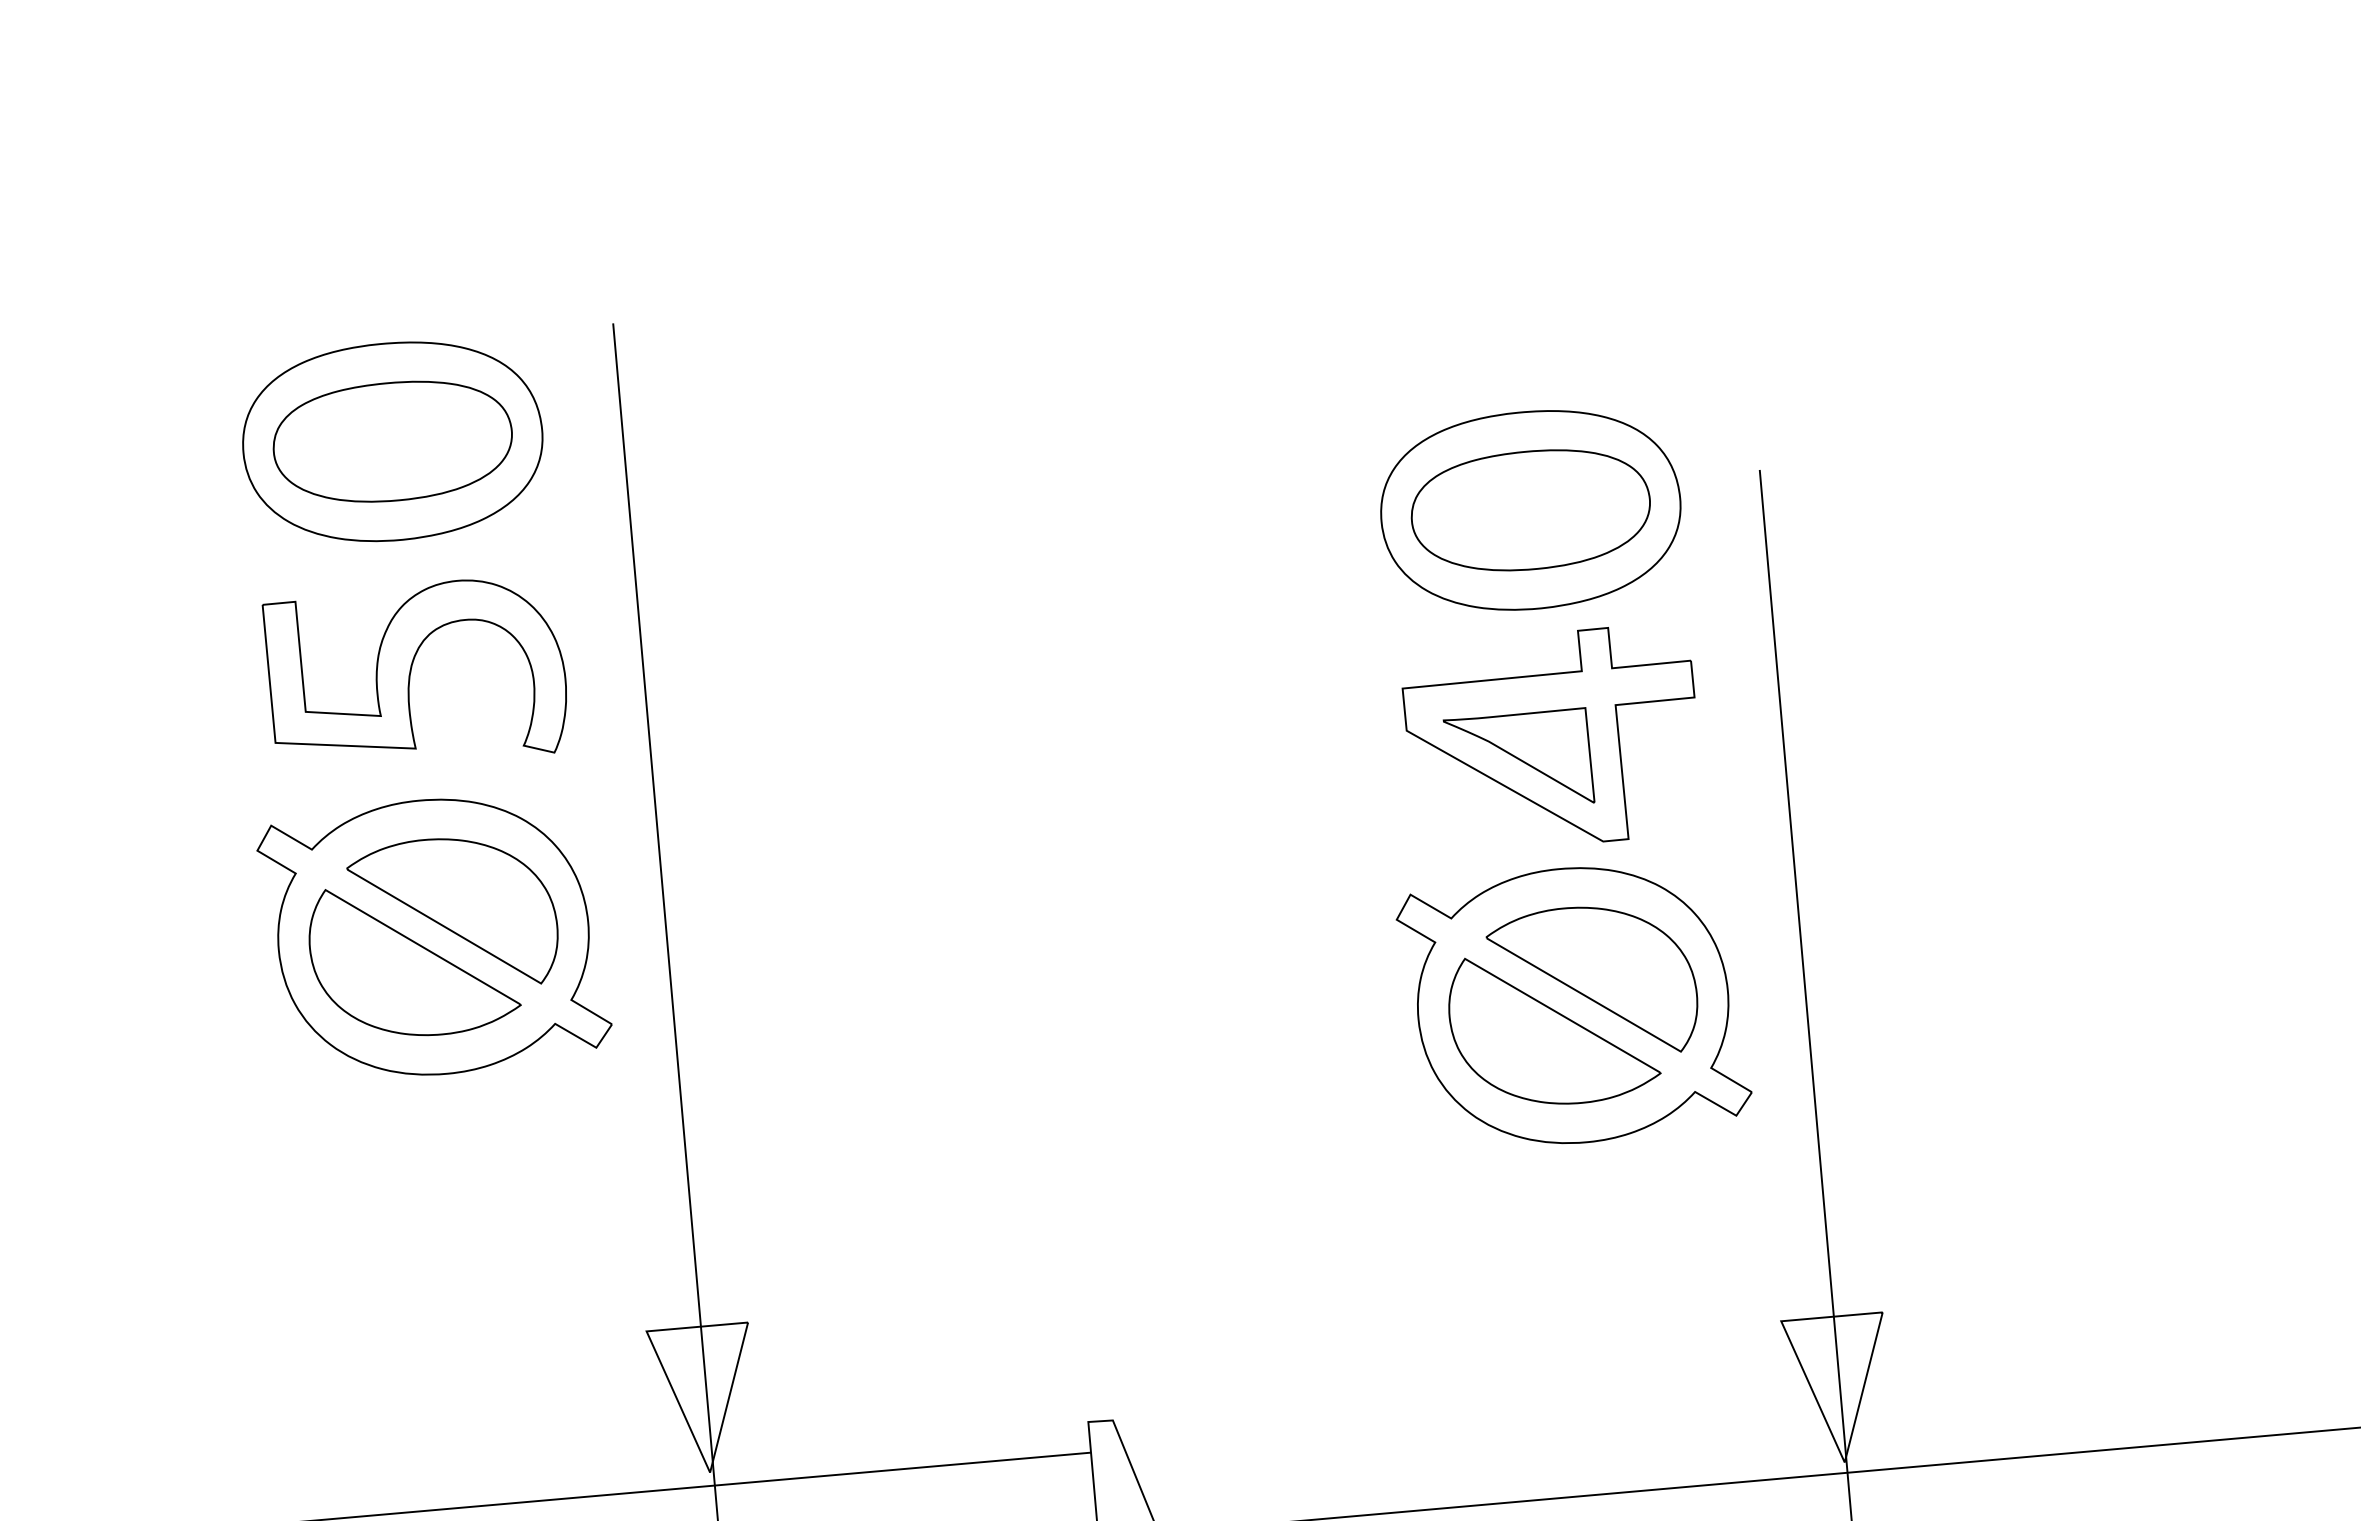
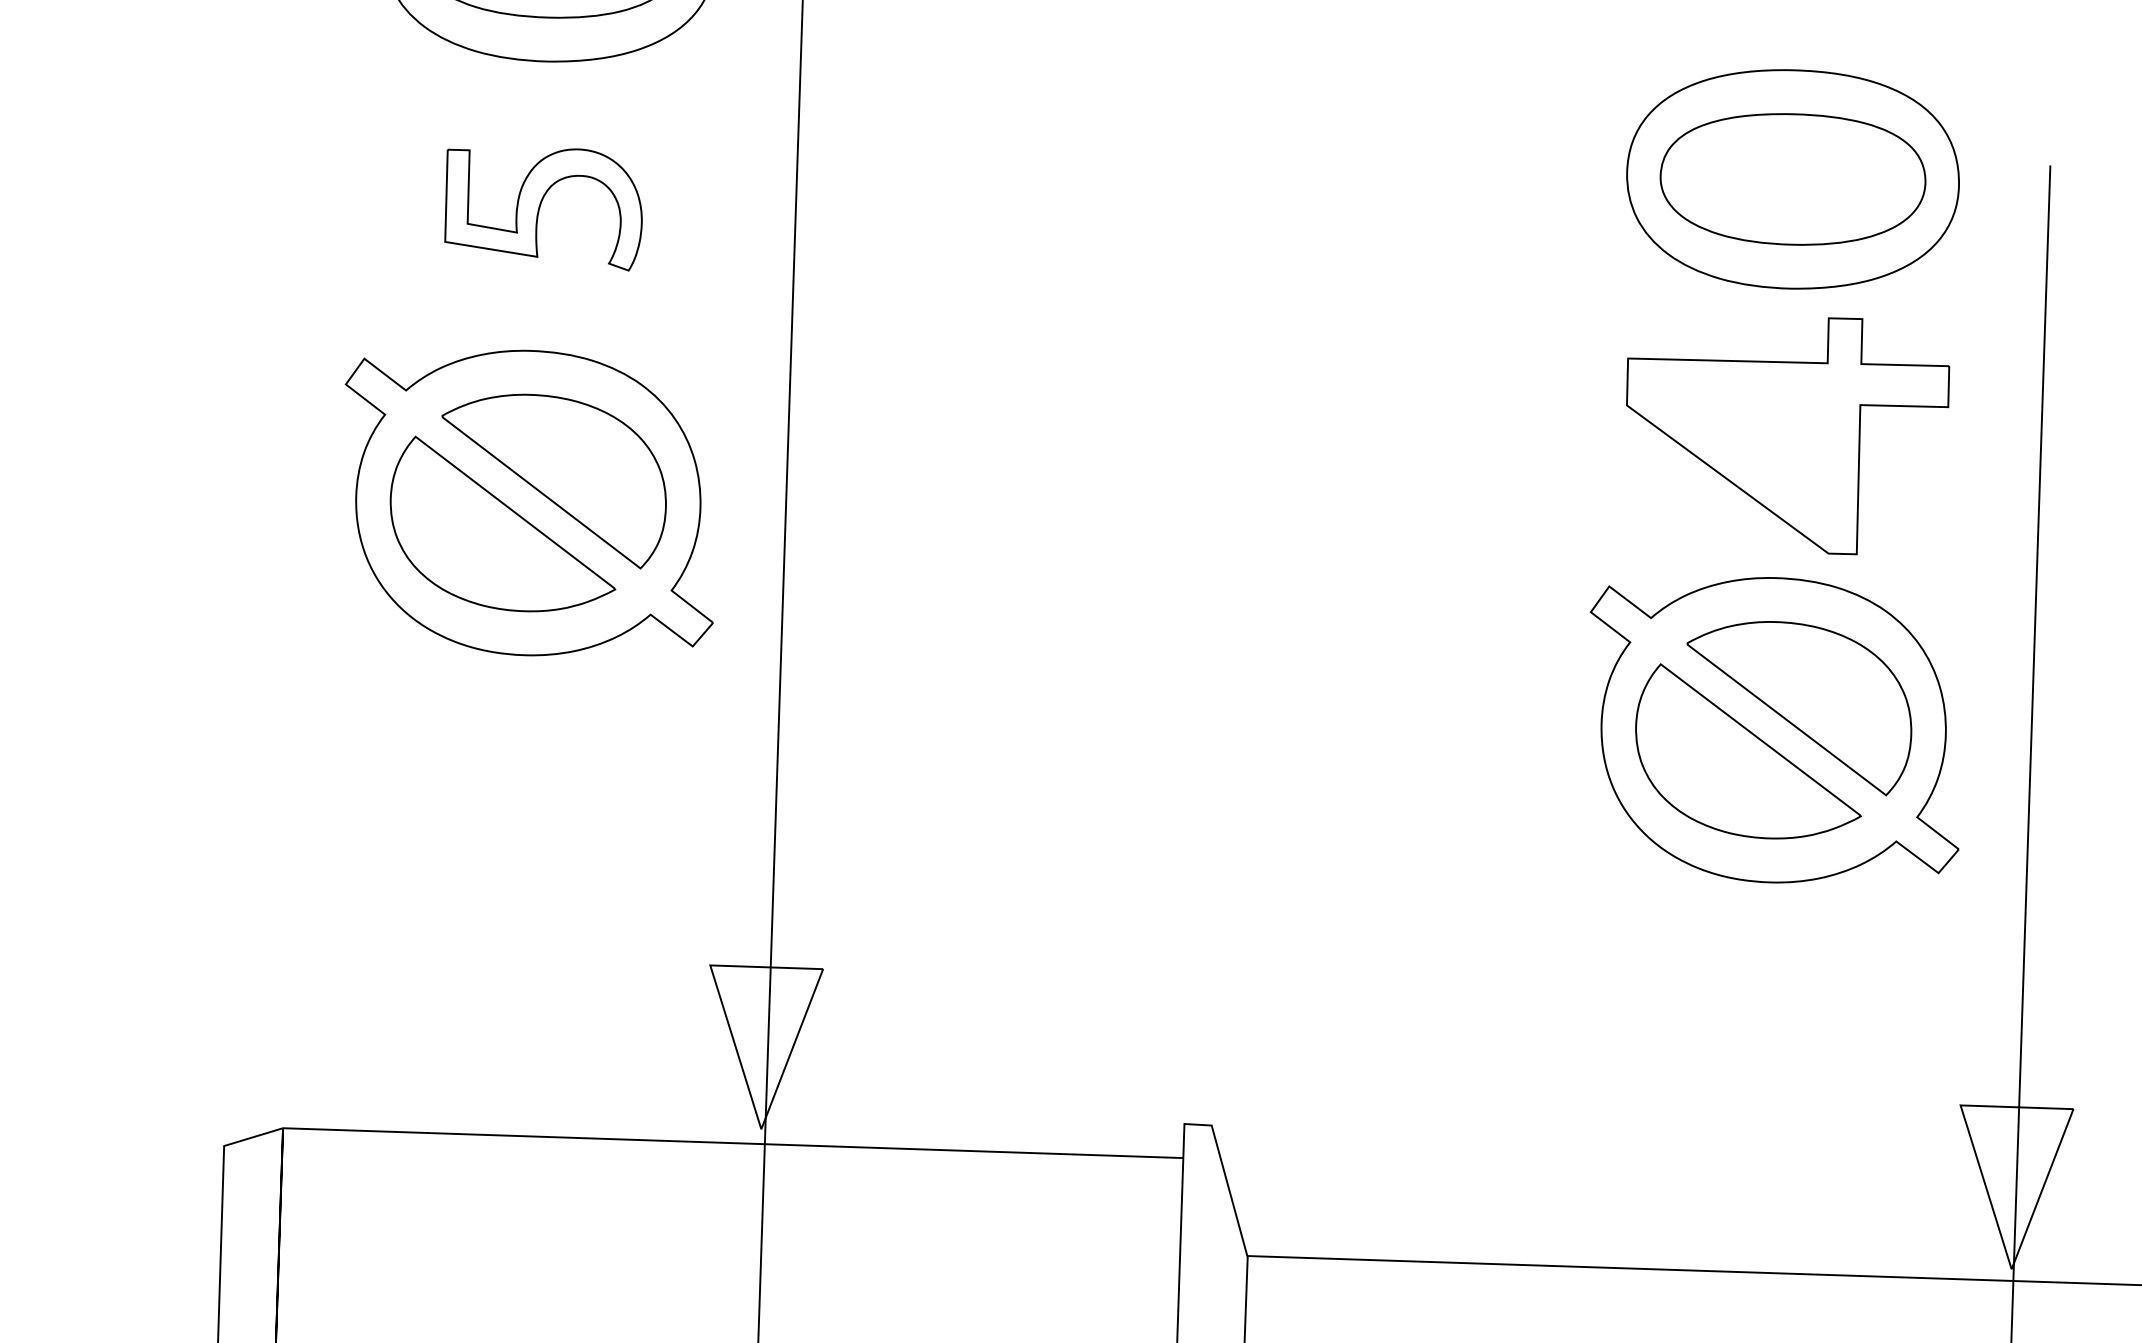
part: (413, 666) -> (542, 202), size x0.6
part: (1518, 755) -> (1746, 447), removed

